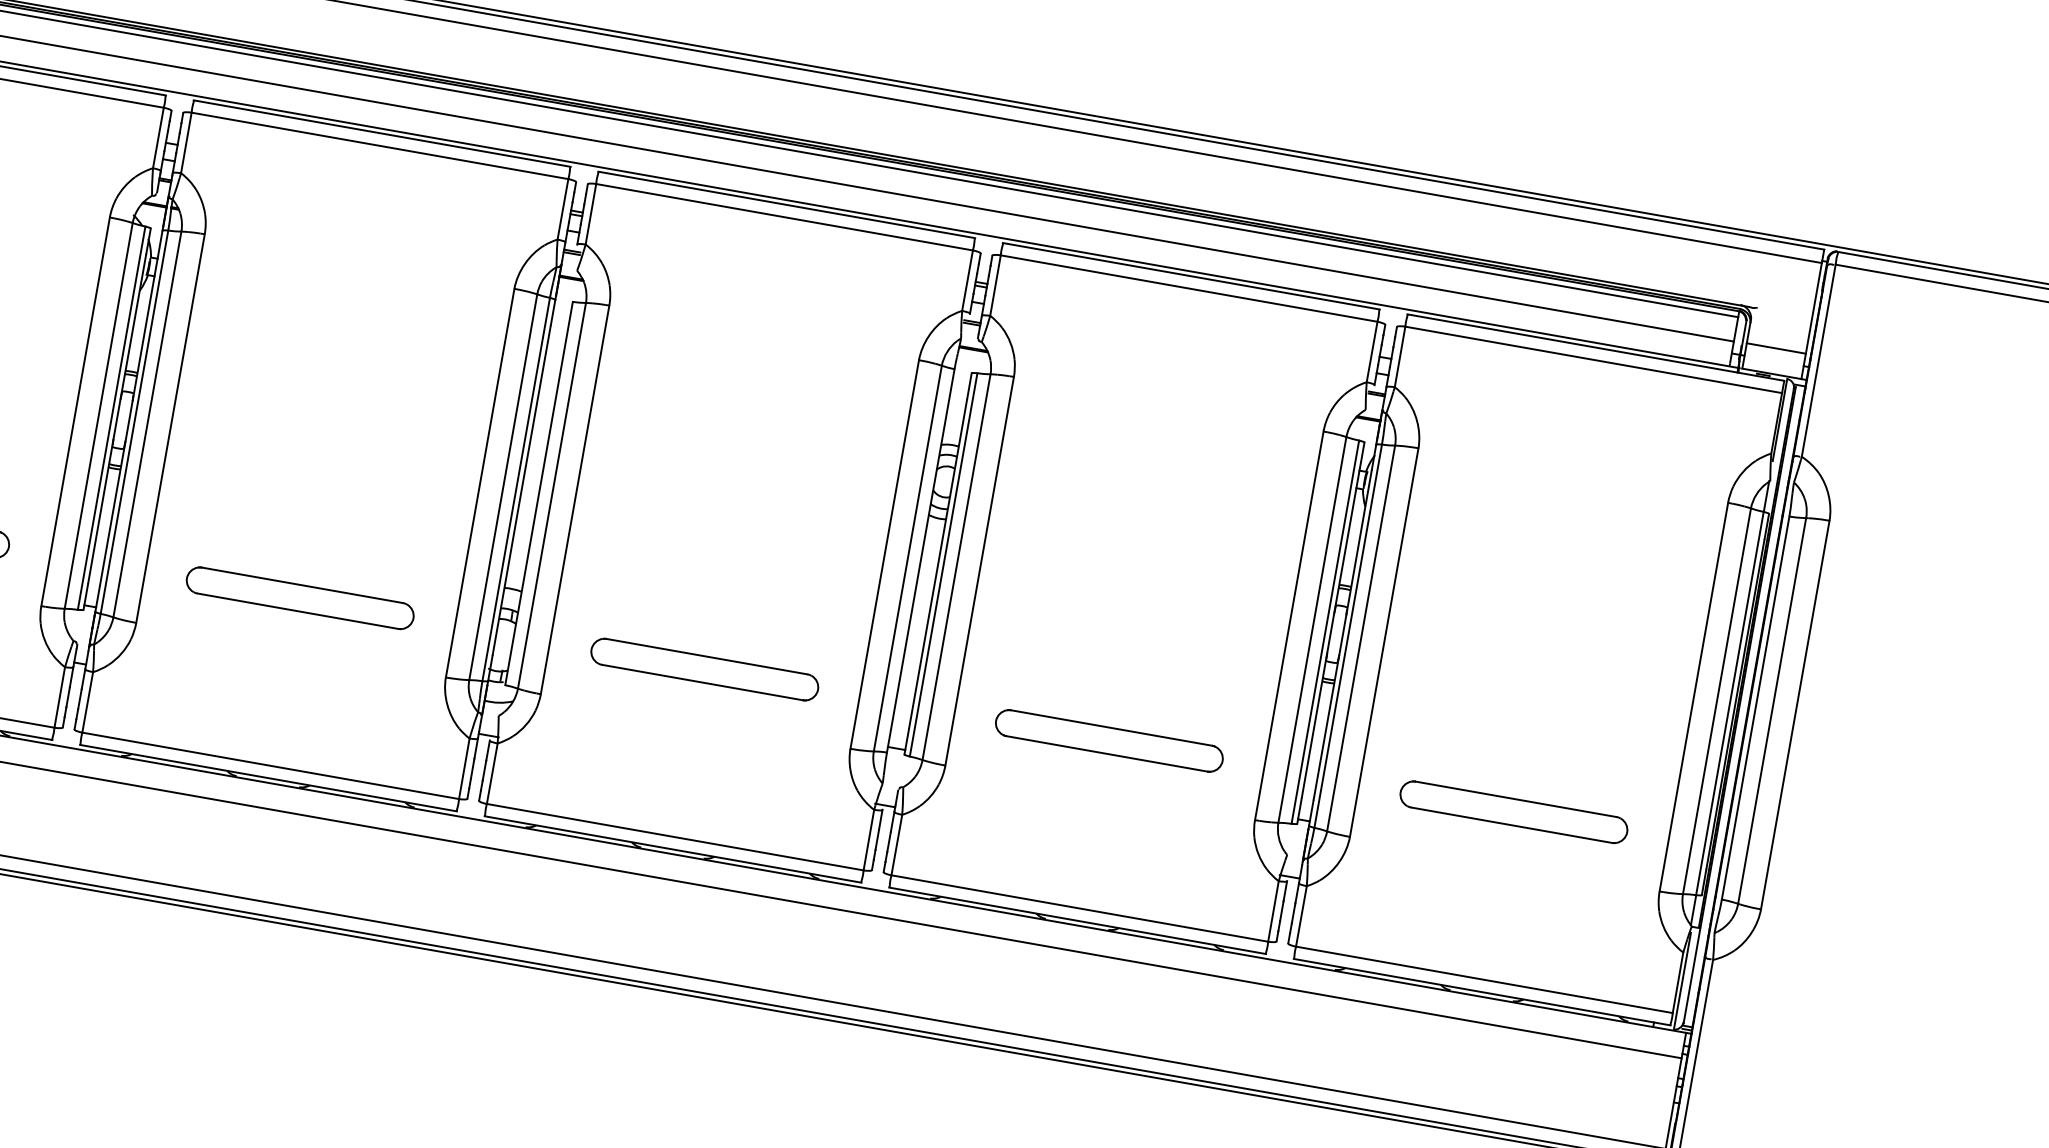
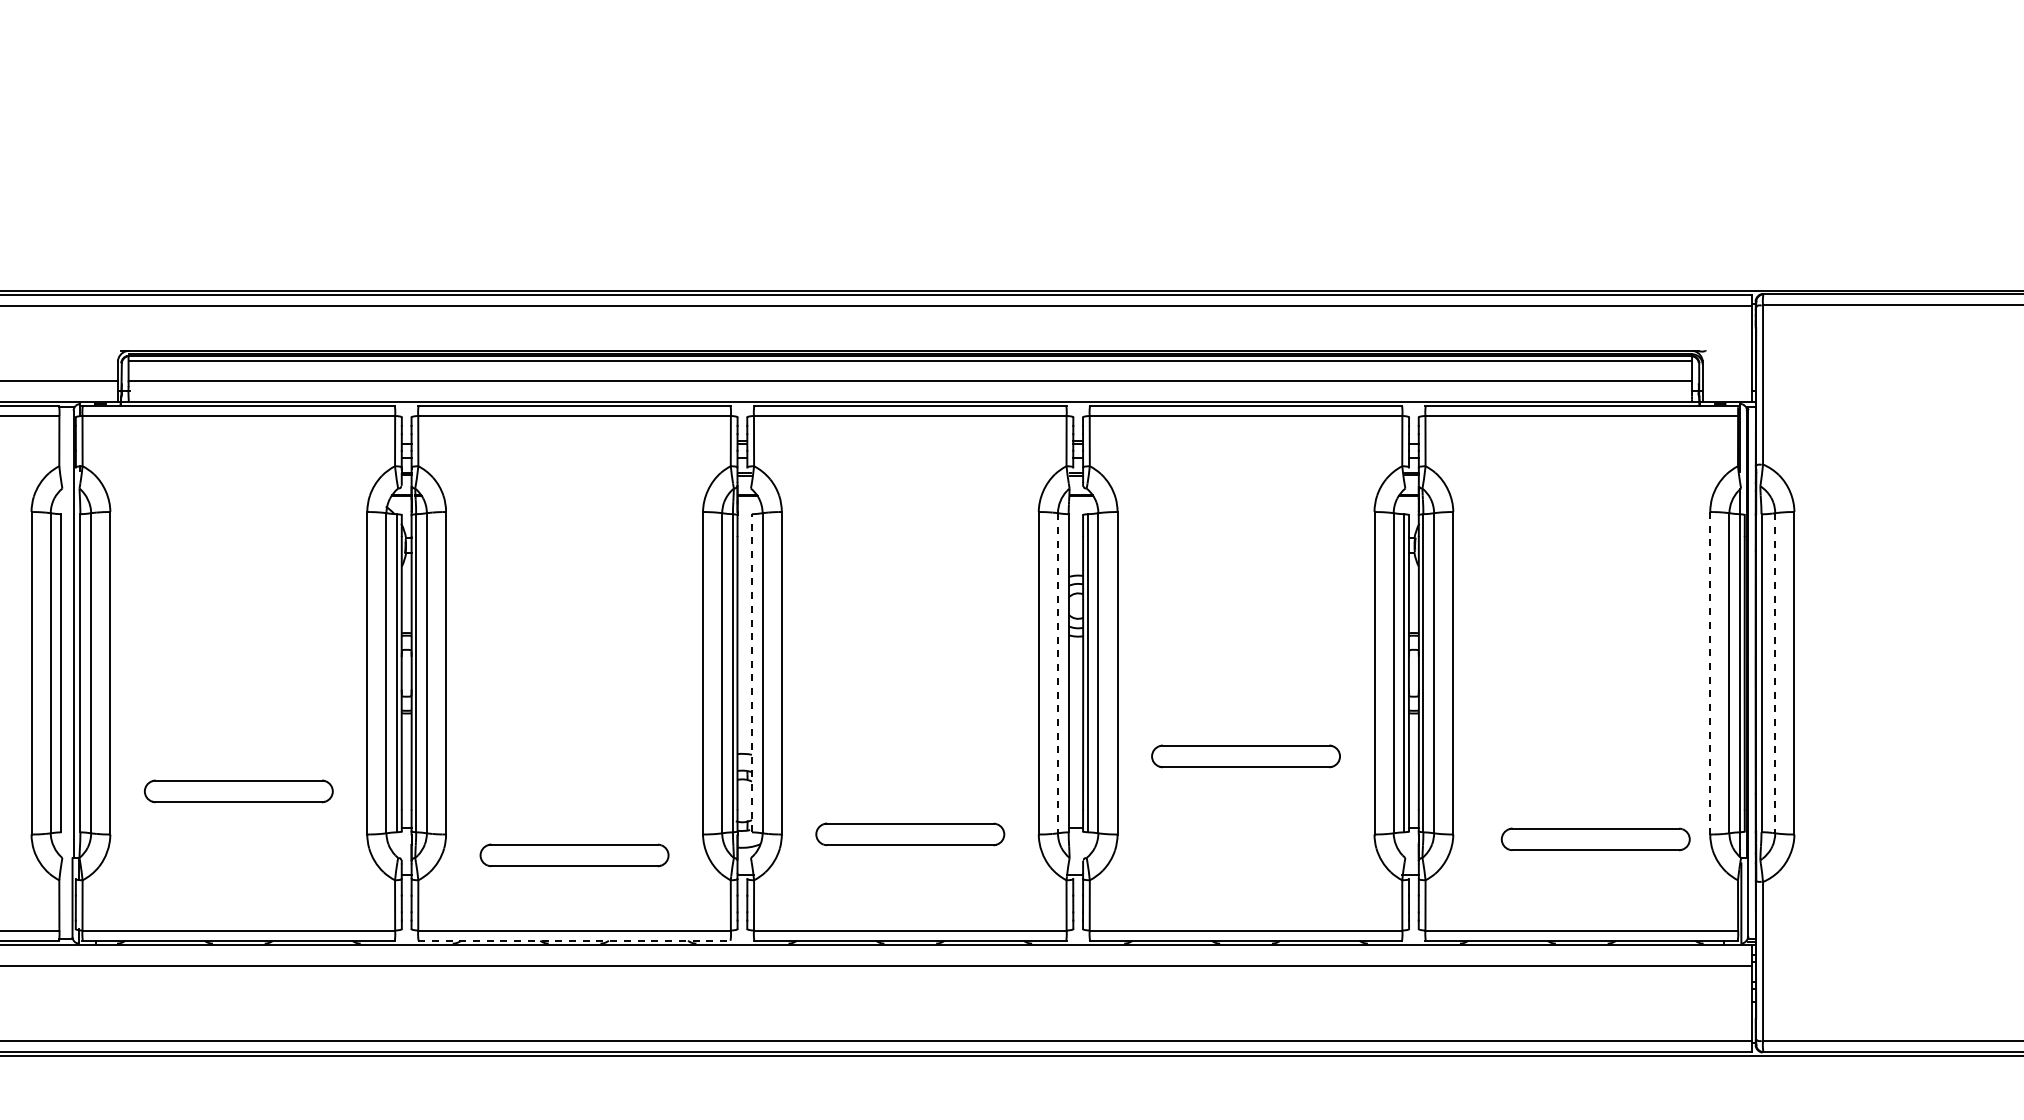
line: (1775, 347) -> (1726, 380), removed
line: (538, 492) -> (751, 672), solid -> dashed
line: (907, 558) -> (1057, 673), solid -> dashed
part: (300, 598) -> (574, 855), moved
part: (705, 669) -> (910, 834), moved
line: (1694, 696) -> (1710, 672), solid -> dashed
line: (1772, 711) -> (1775, 673), solid -> dashed
part: (1108, 740) -> (1245, 756), moved
line: (269, 778) -> (575, 940), solid -> dashed
part: (1513, 812) -> (1595, 839), moved

